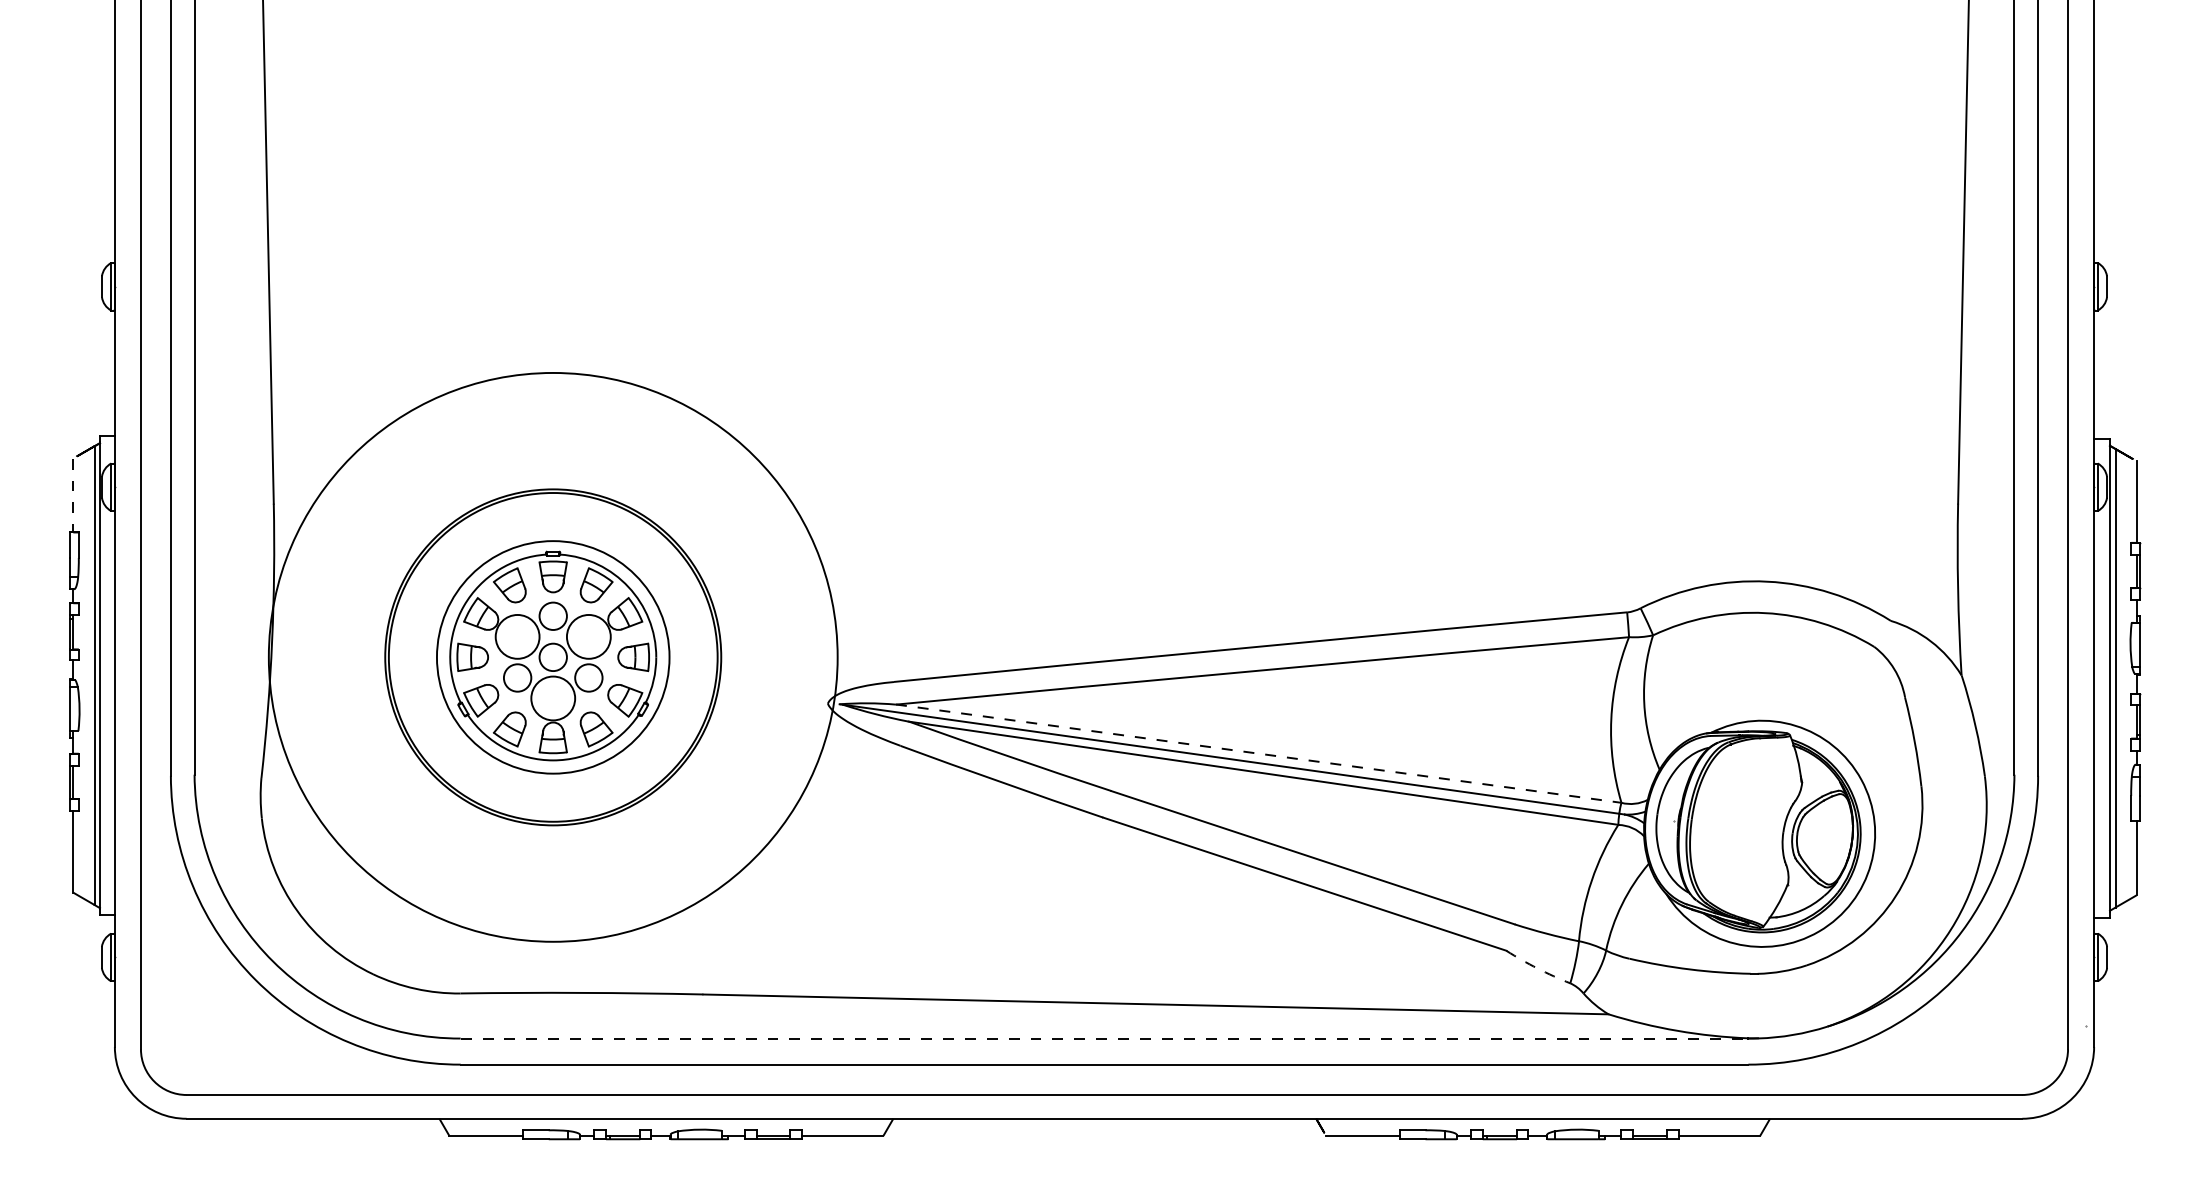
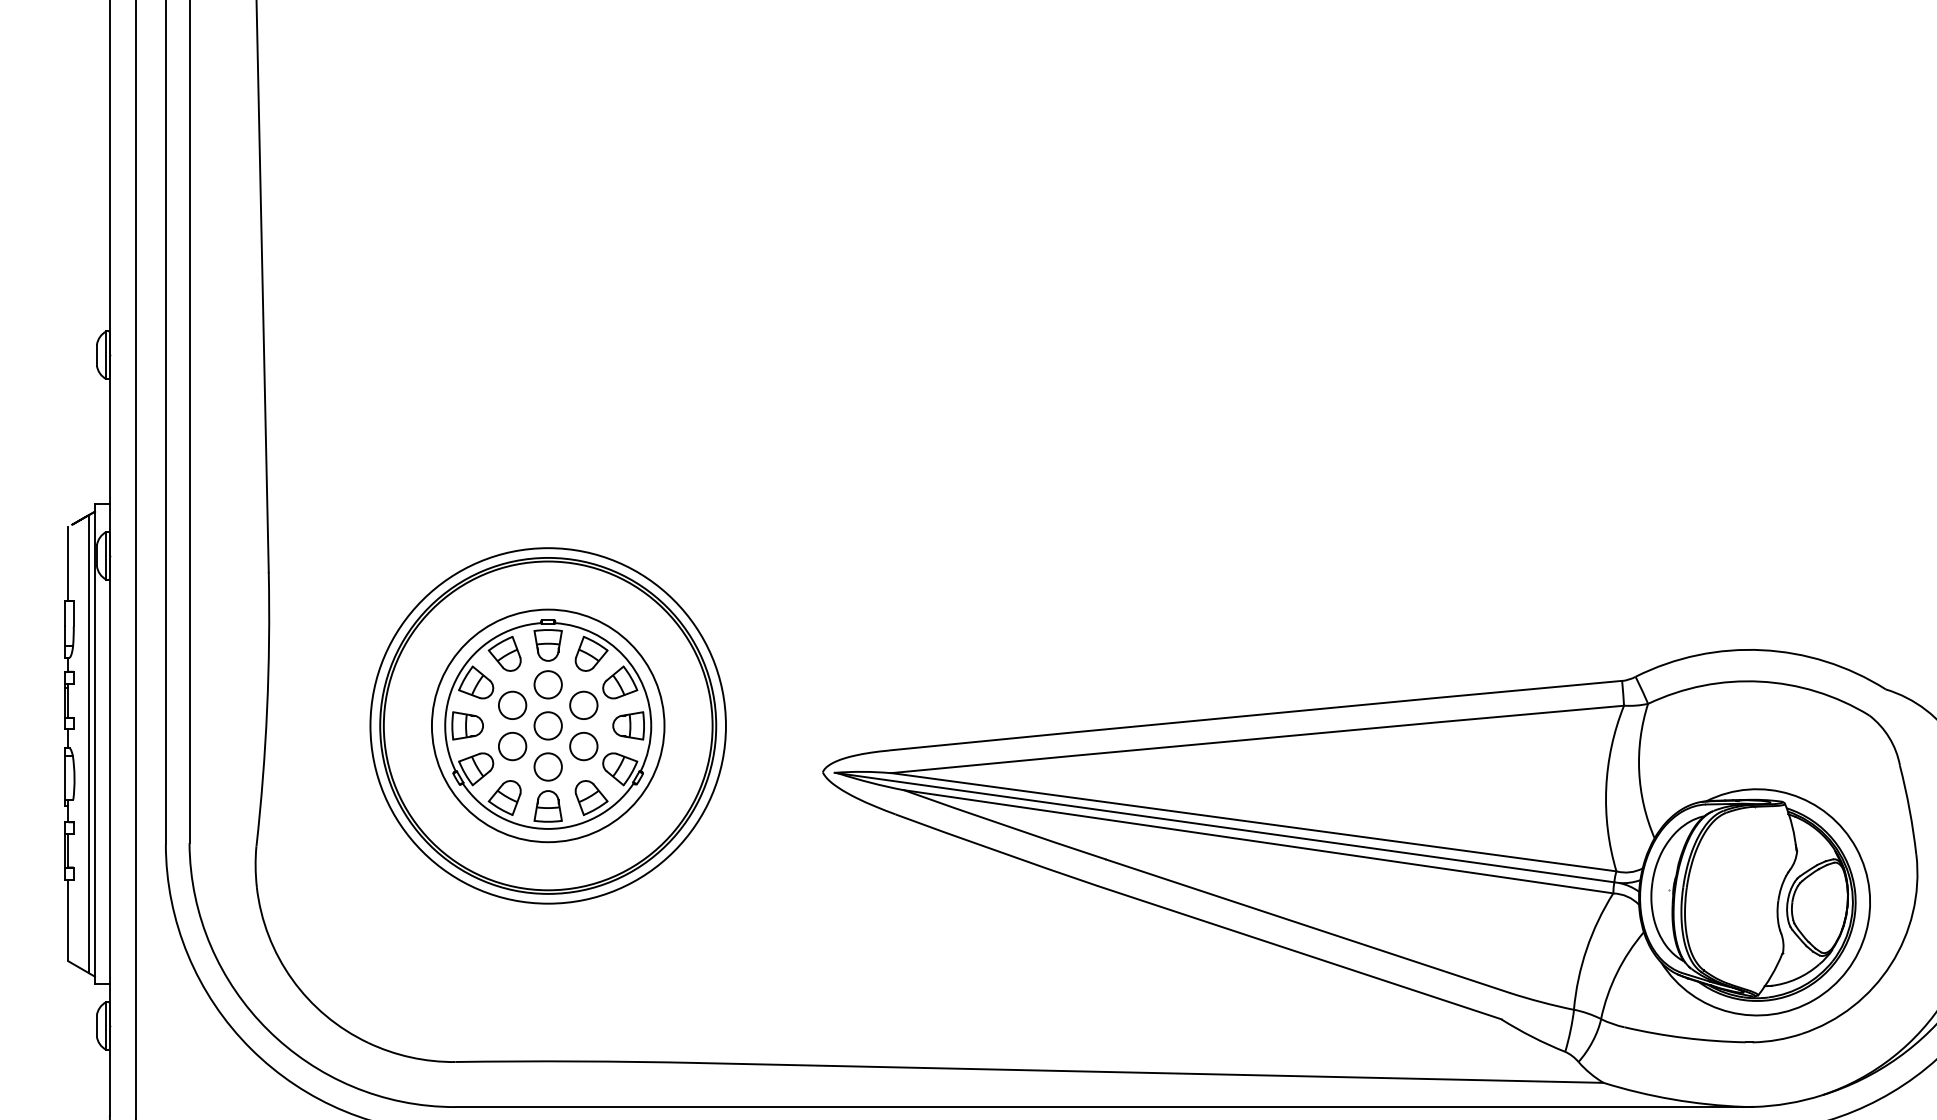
line: (73, 495) -> (68, 564), dashed -> solid
circle: (517, 636) -> (512, 705), size x0.62
circle: (588, 636) -> (583, 705), size x0.62
circle: (553, 657) -> (548, 726), size x0.62
circle: (552, 698) -> (547, 767), size x0.62
line: (1259, 753) -> (1254, 822), dashed -> solid
arc: (1537, 968) -> (1532, 1037), dashed -> solid
line: (1104, 1038) -> (1099, 1107), dashed -> solid

